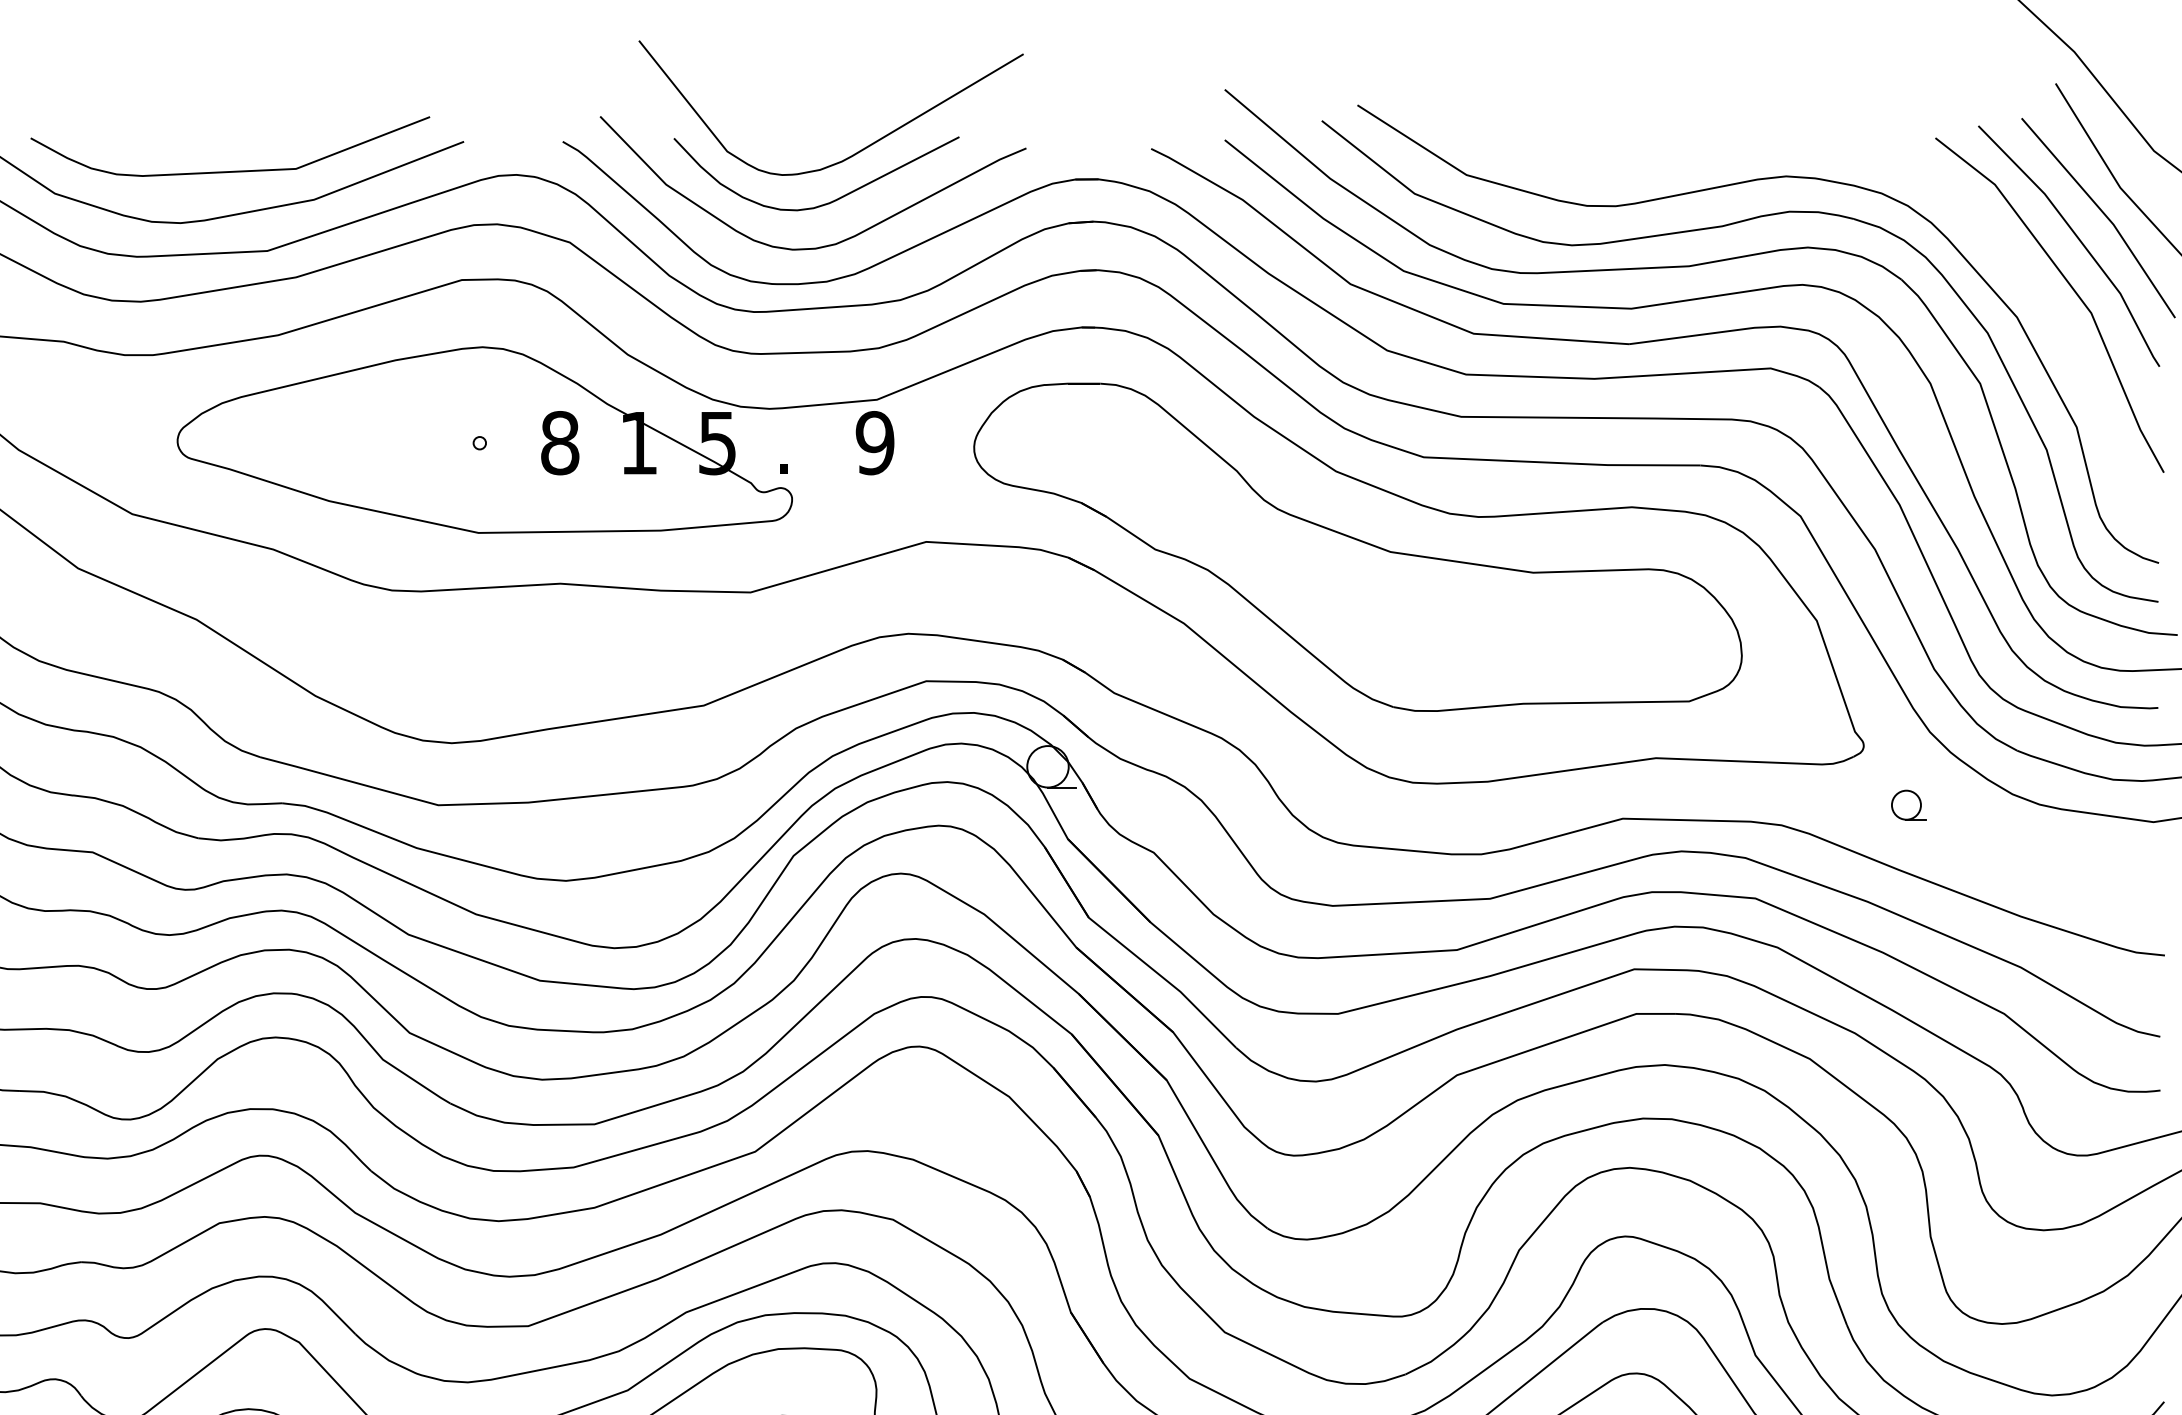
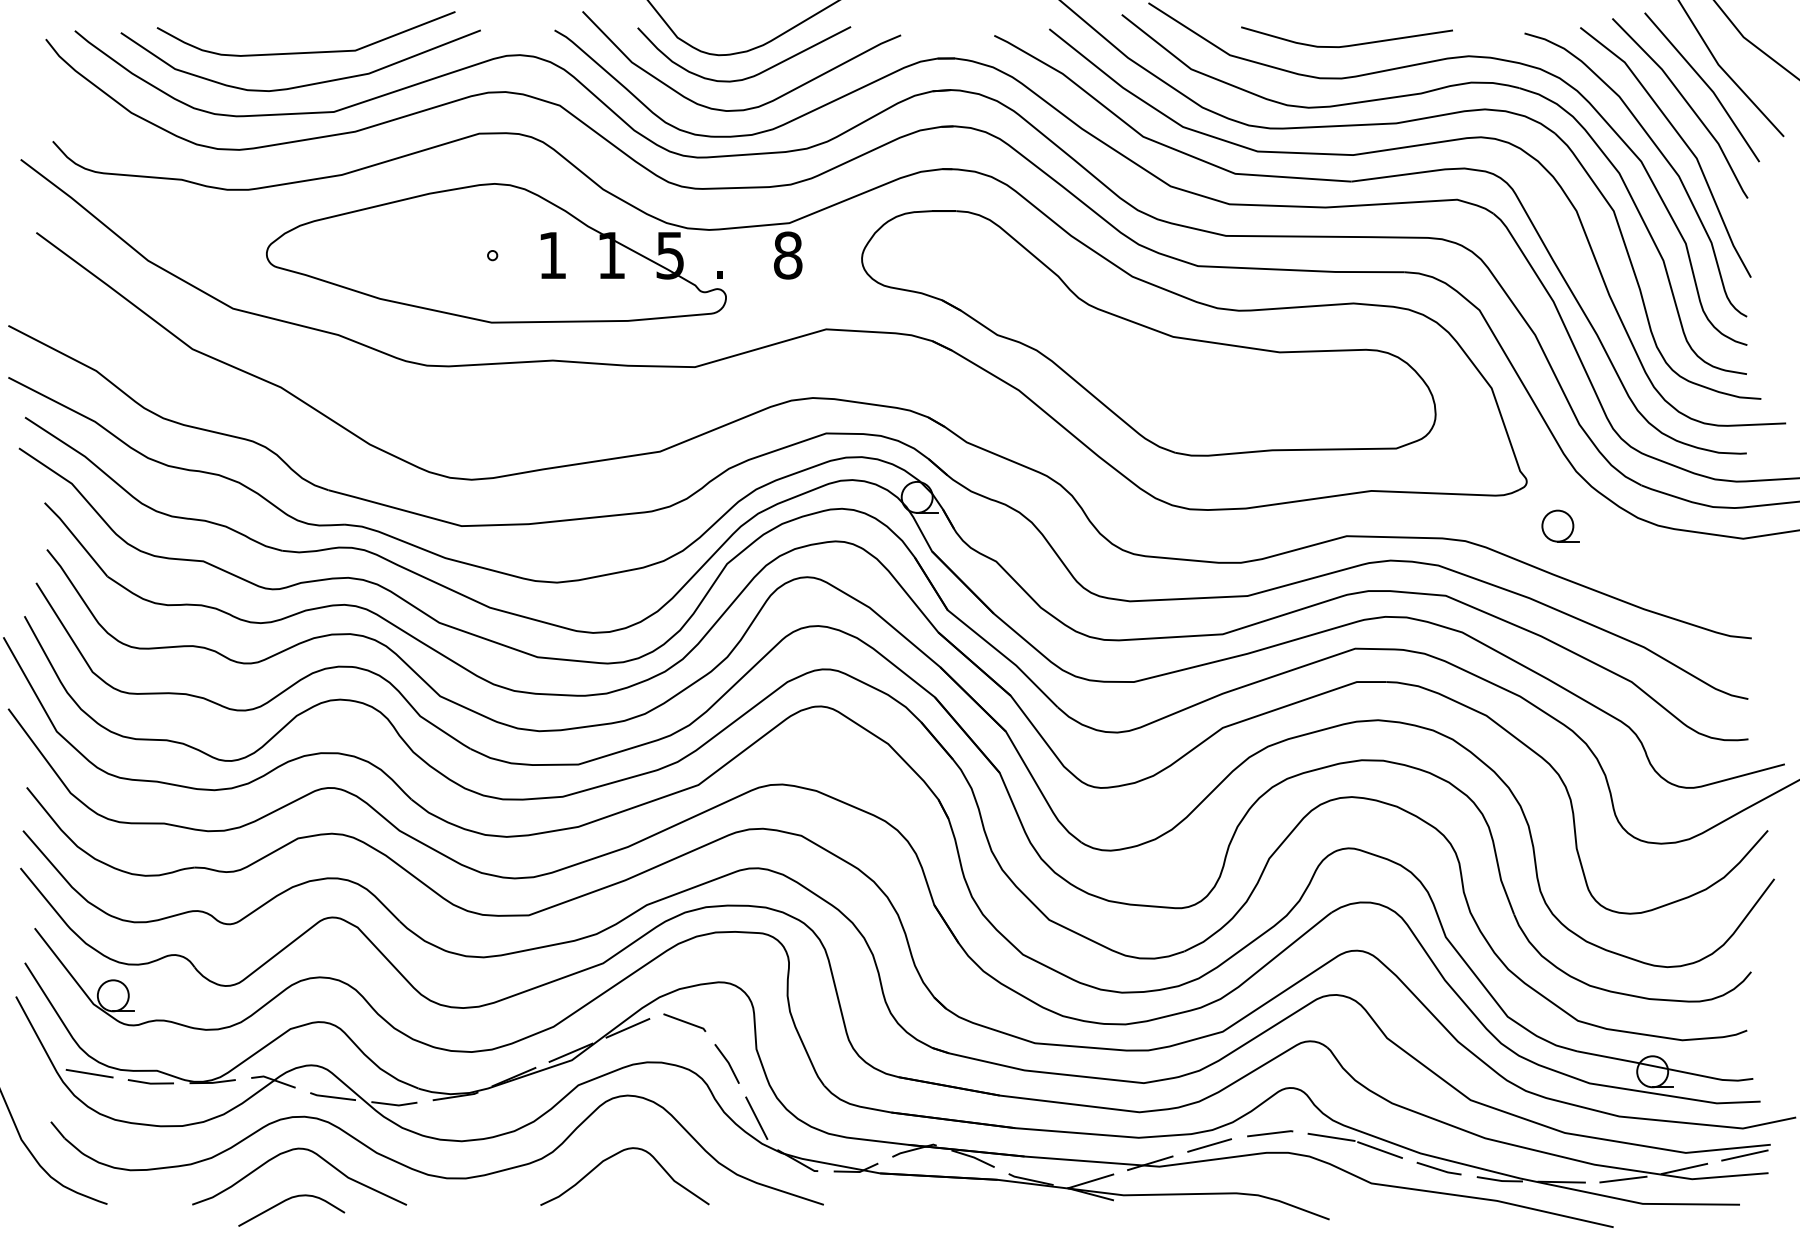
curve: (1622, 162) -> (1346, 45), added
curve: (2045, 310) -> (1662, 156), added
text: (559, 443) -> (552, 255), 8 -> 1
text: (874, 443) -> (787, 255), 9 -> 8
part: (1908, 804) -> (1560, 525), size x1.43

